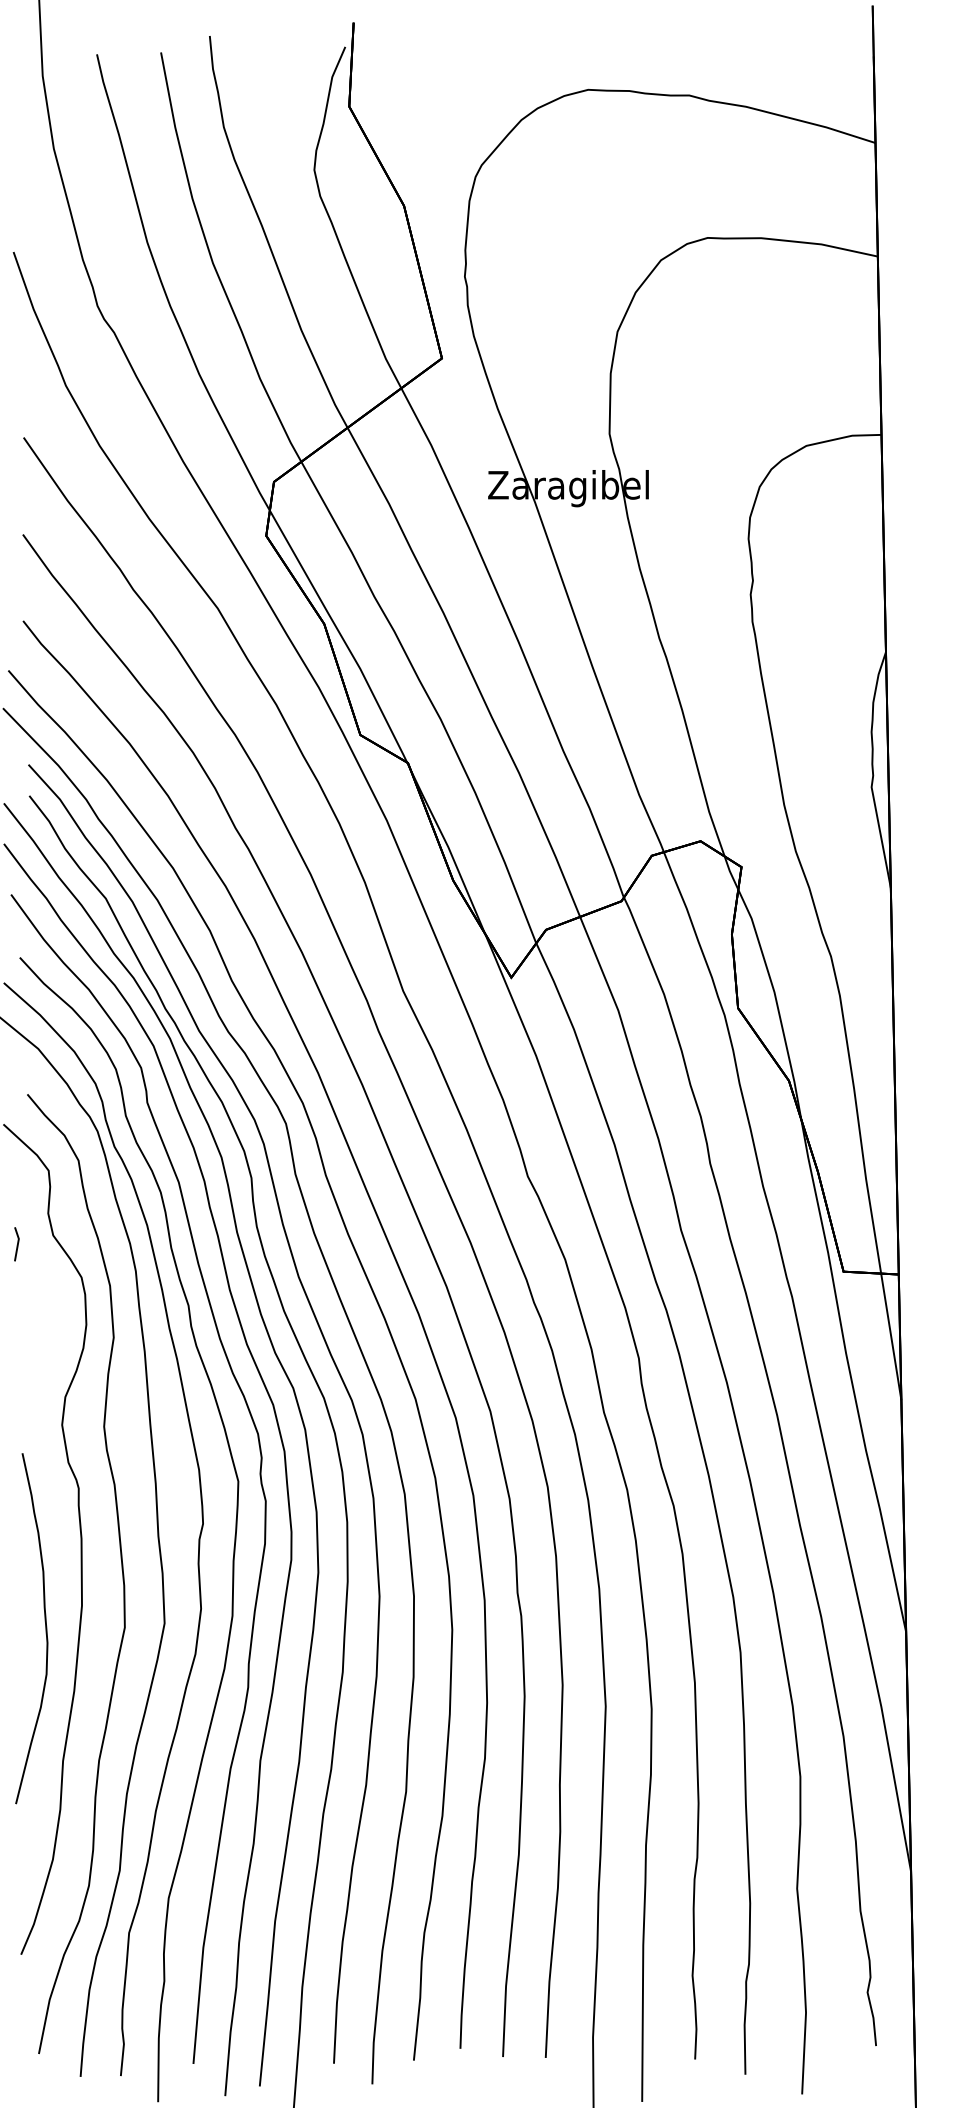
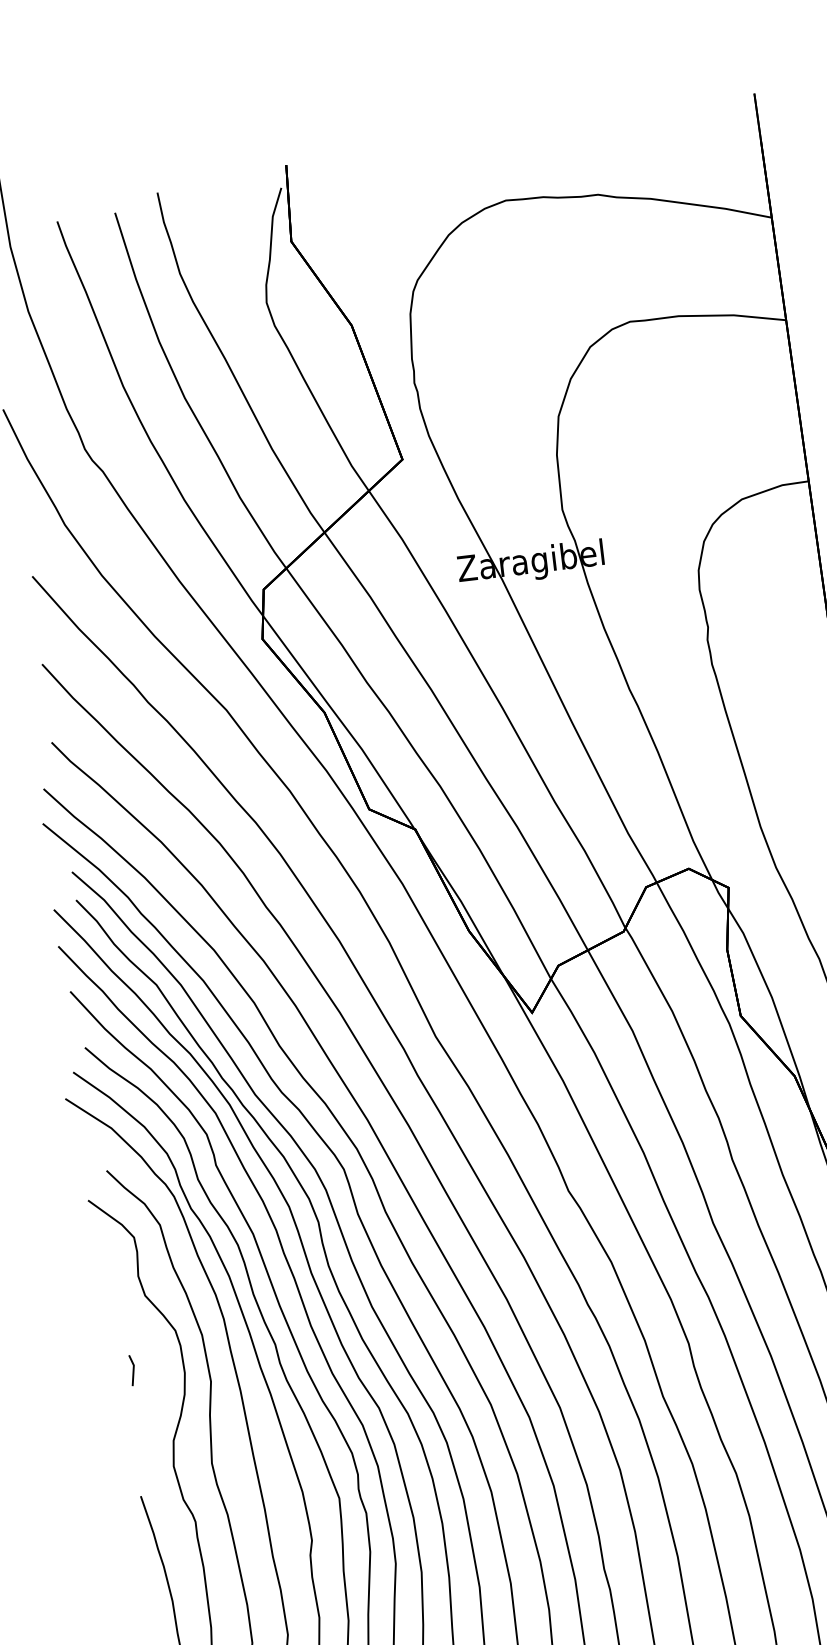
line: (17, 1244) -> (133, 1370), moved

